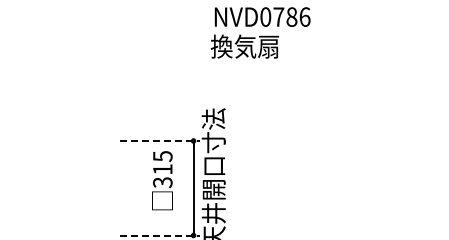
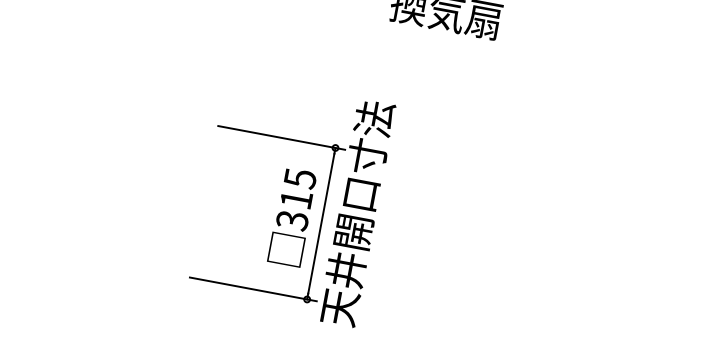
line: (160, 141) -> (282, 138), dashed -> solid
text: (162, 180) -> (292, 217), moved
line: (160, 235) -> (254, 289), dashed -> solid

